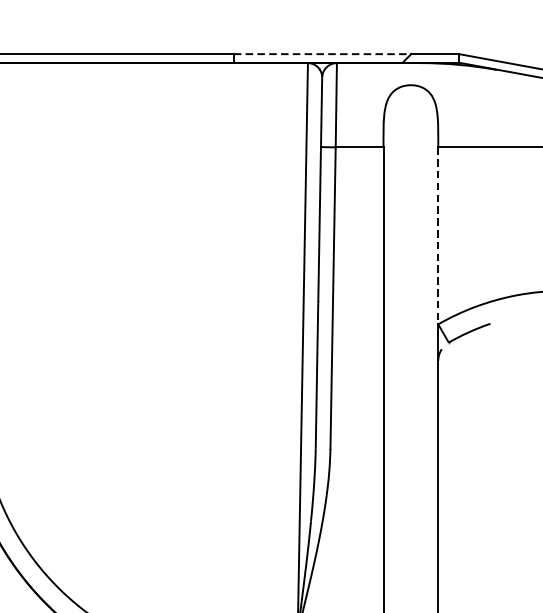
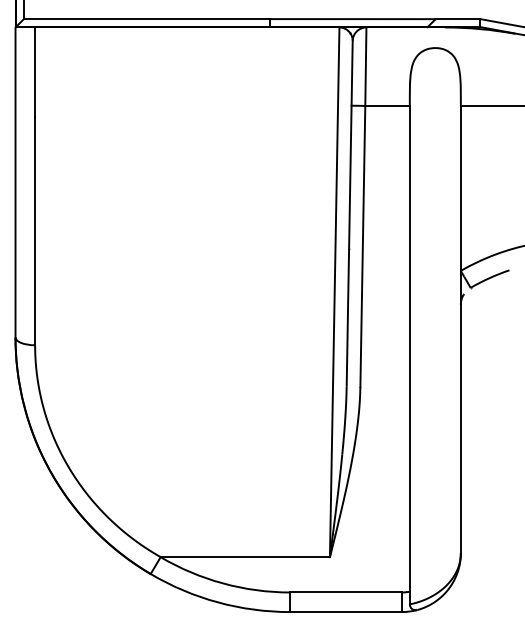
line: (323, 54) -> (353, 19), dashed -> solid
line: (437, 235) -> (460, 188), dashed -> solid

